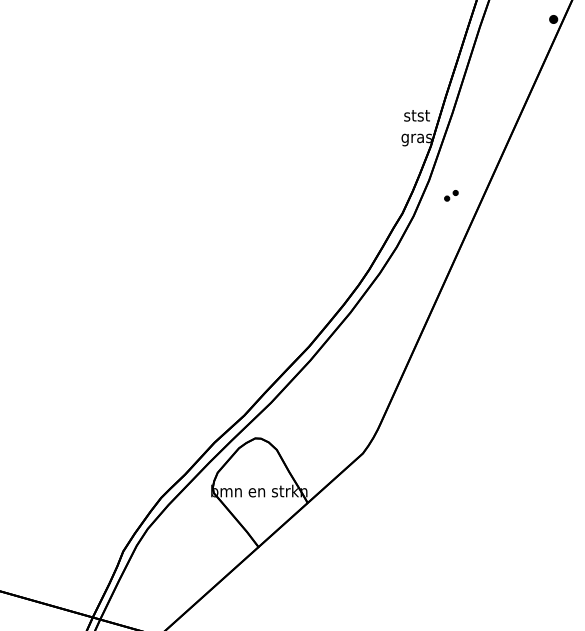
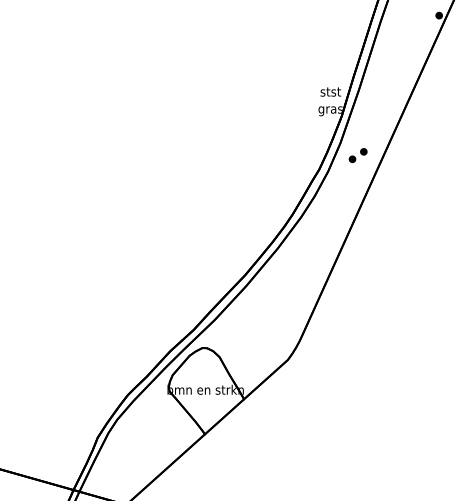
part: (450, 195) -> (357, 155), size x1.67

